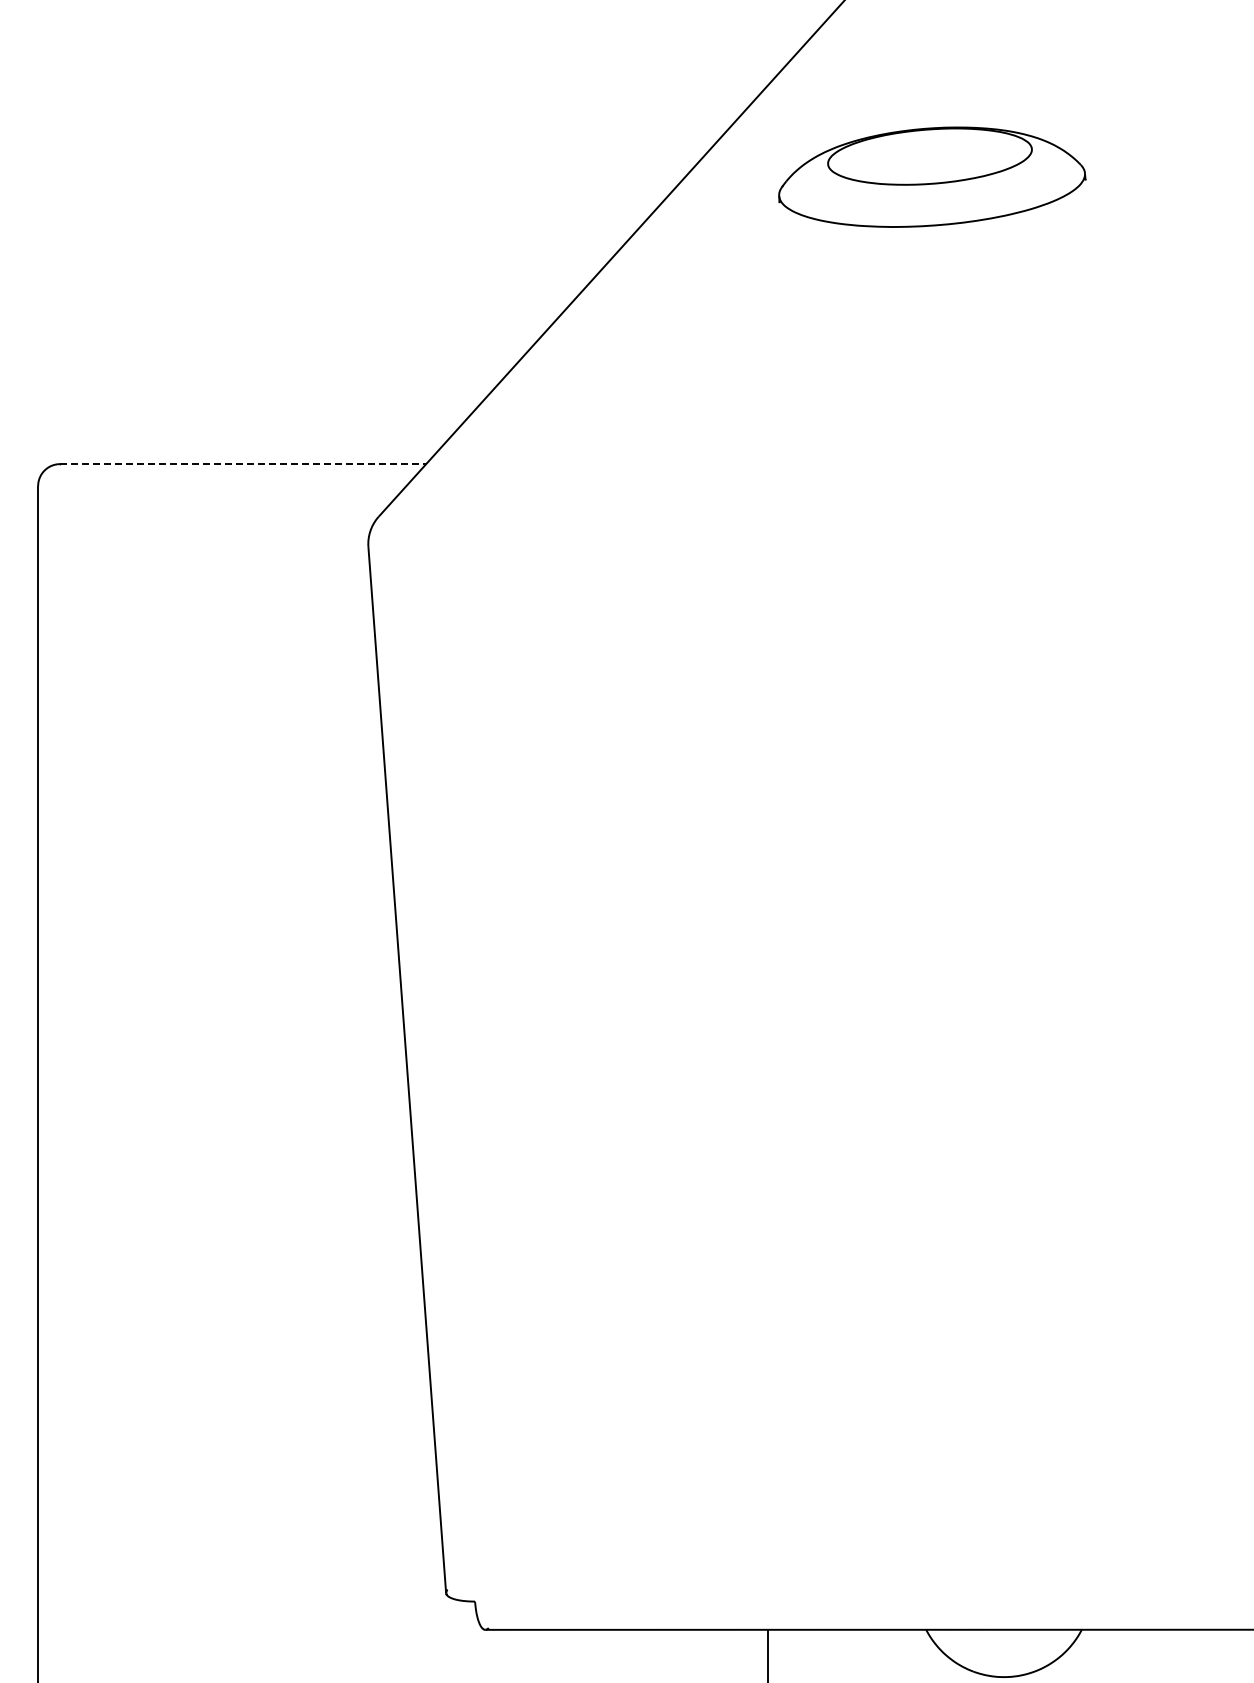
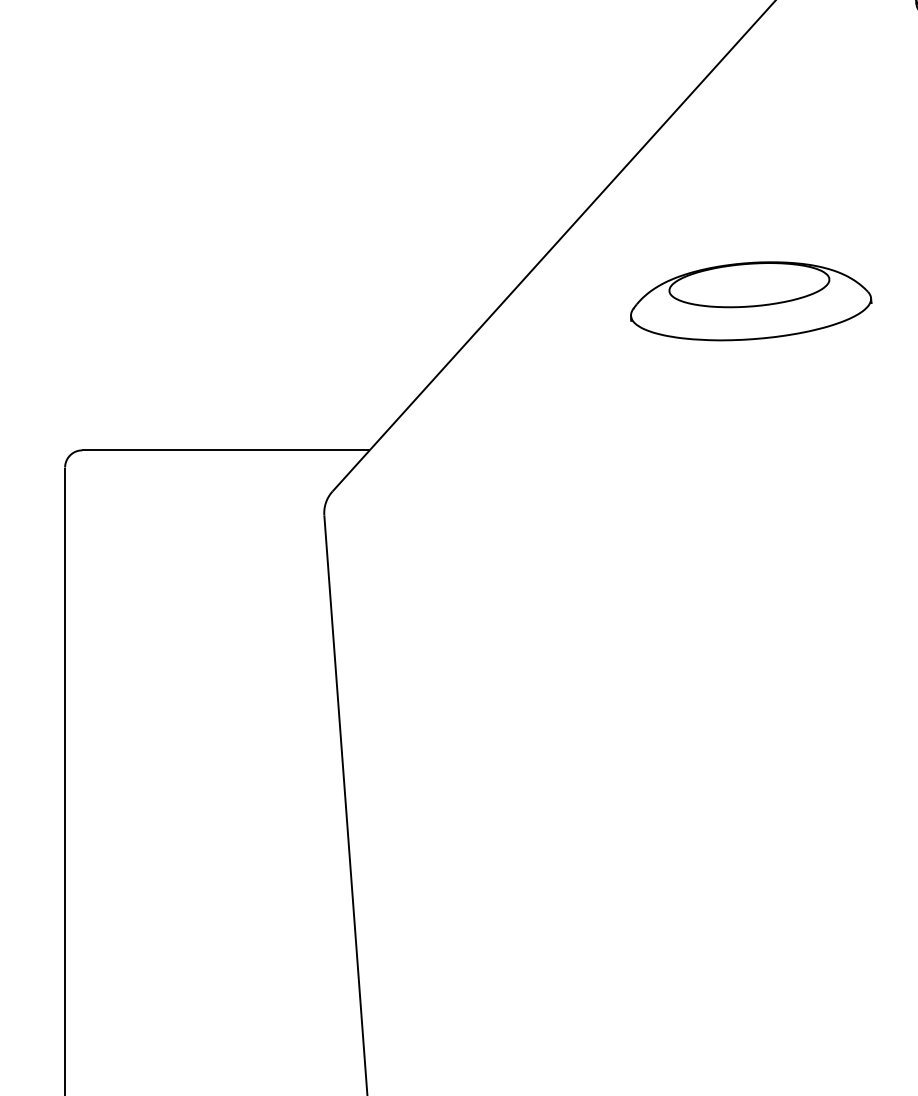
part: (932, 176) -> (751, 300), moved
line: (242, 464) -> (225, 450), dashed -> solid

